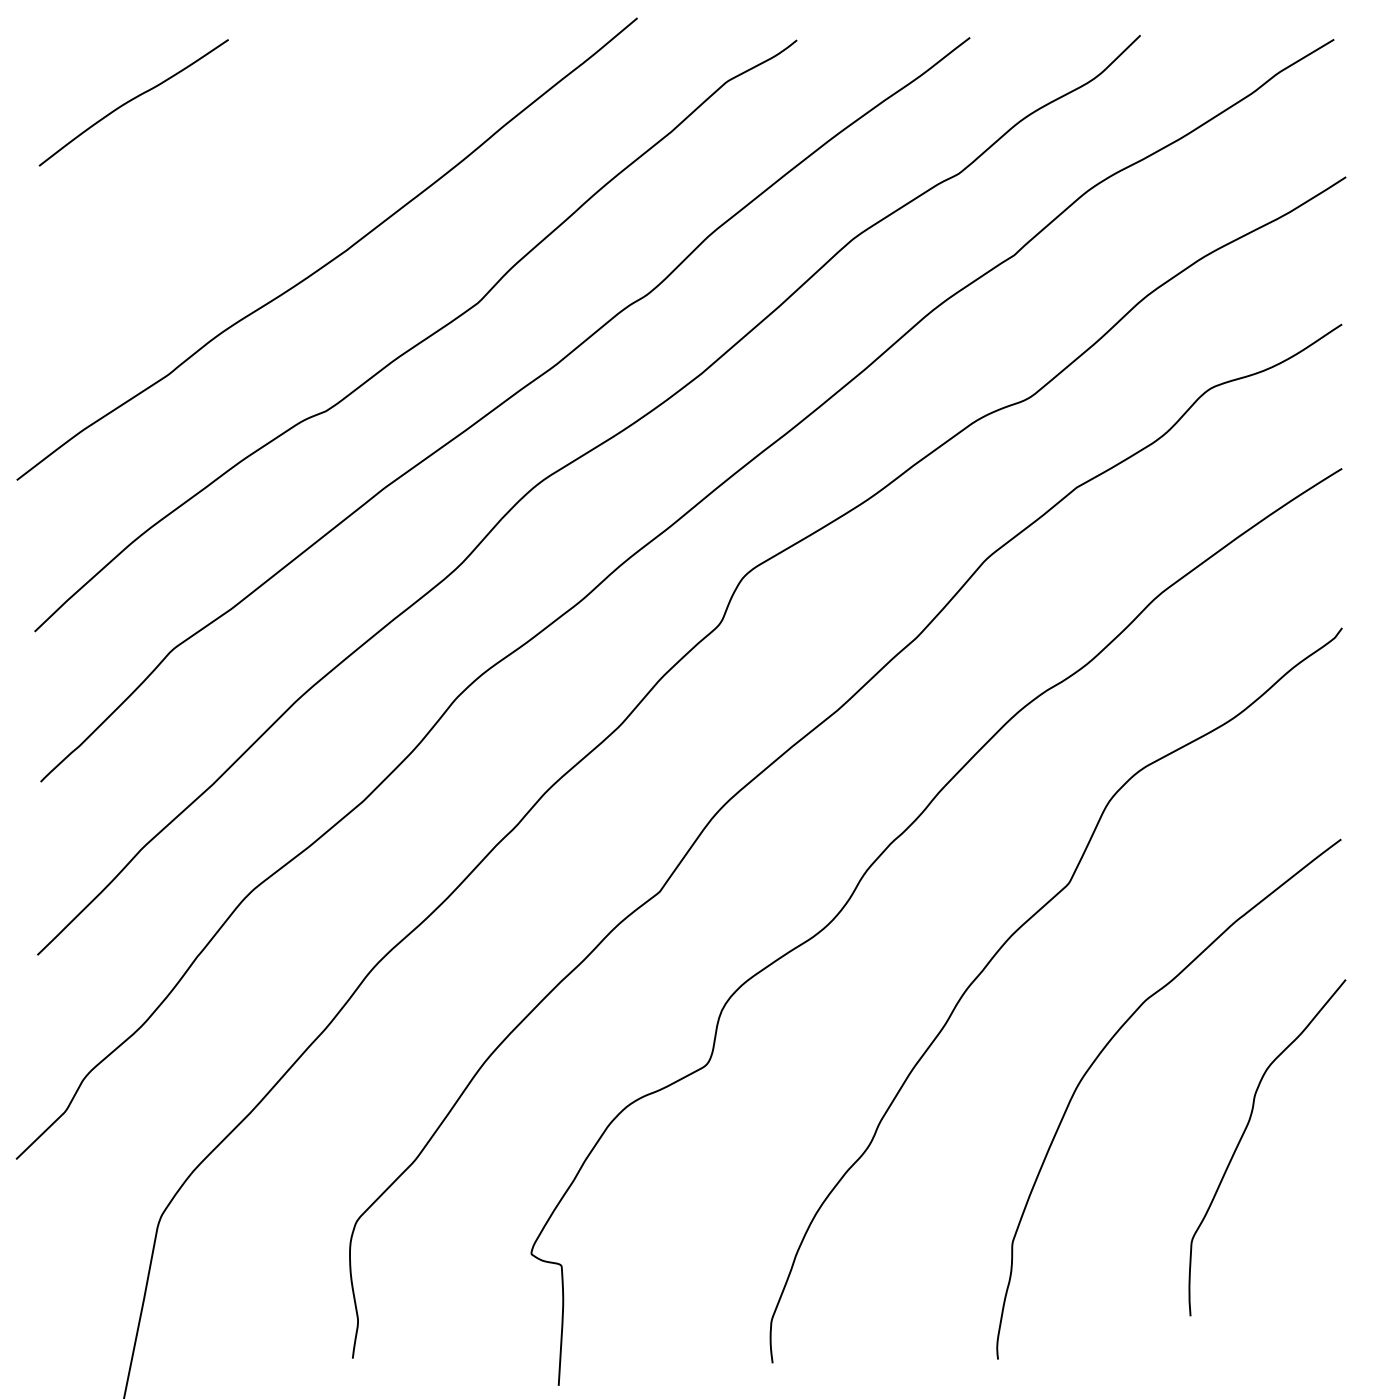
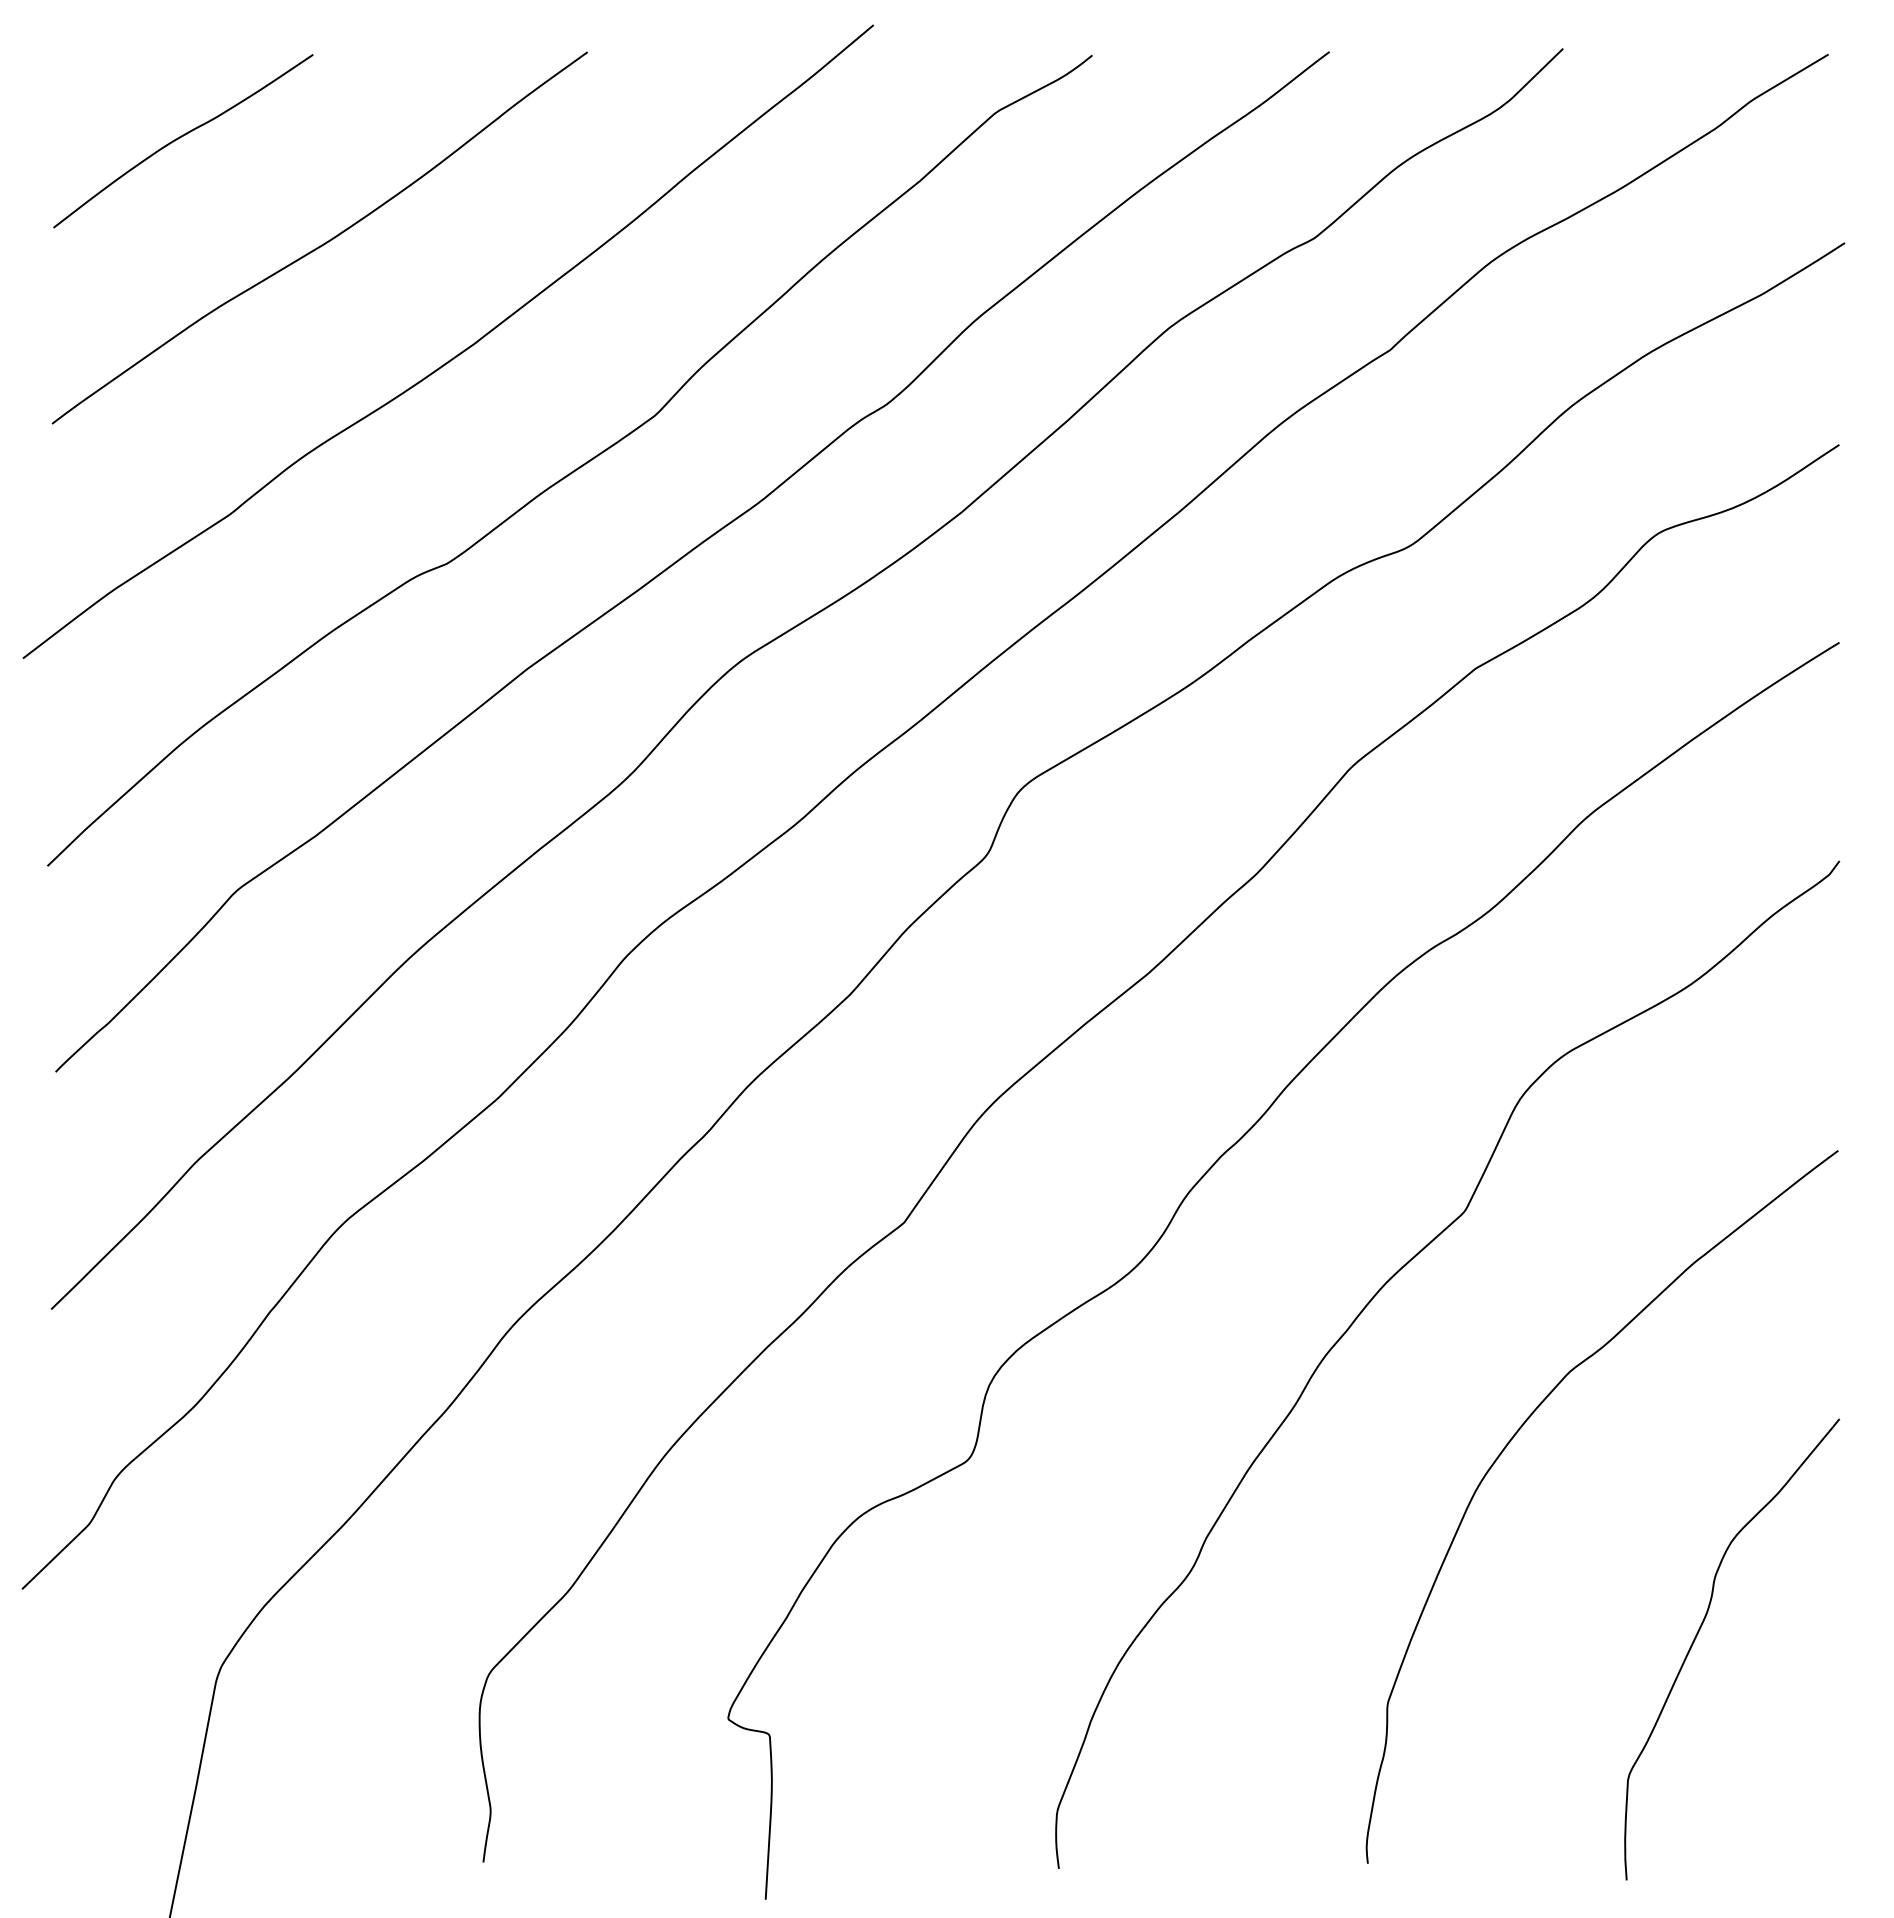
curve: (236, 176) -> (324, 242), added
curve: (1242, 1138) -> (1697, 1636), moved

